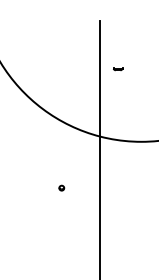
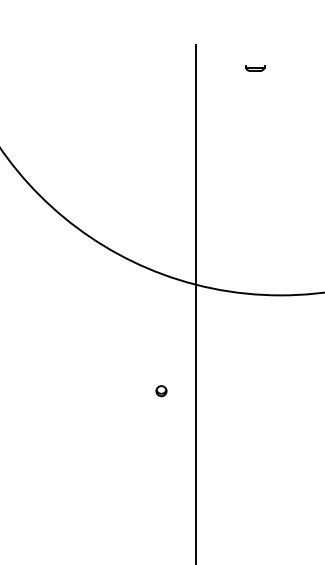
part: (118, 69) -> (255, 69), moved
part: (61, 187) -> (160, 389), moved

